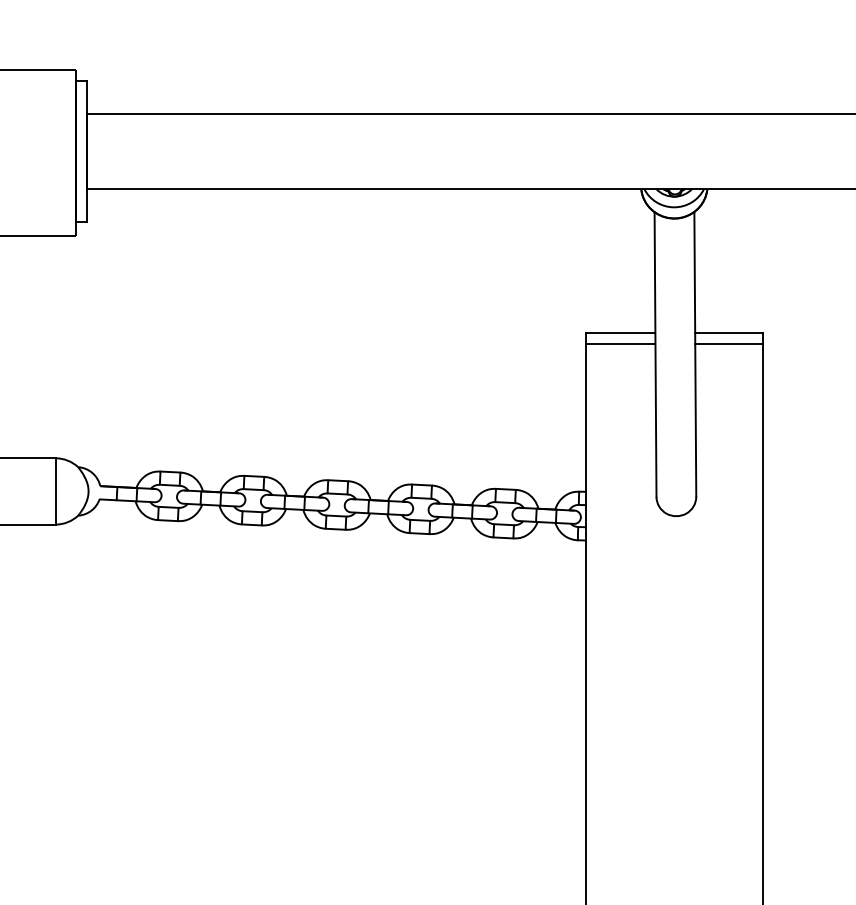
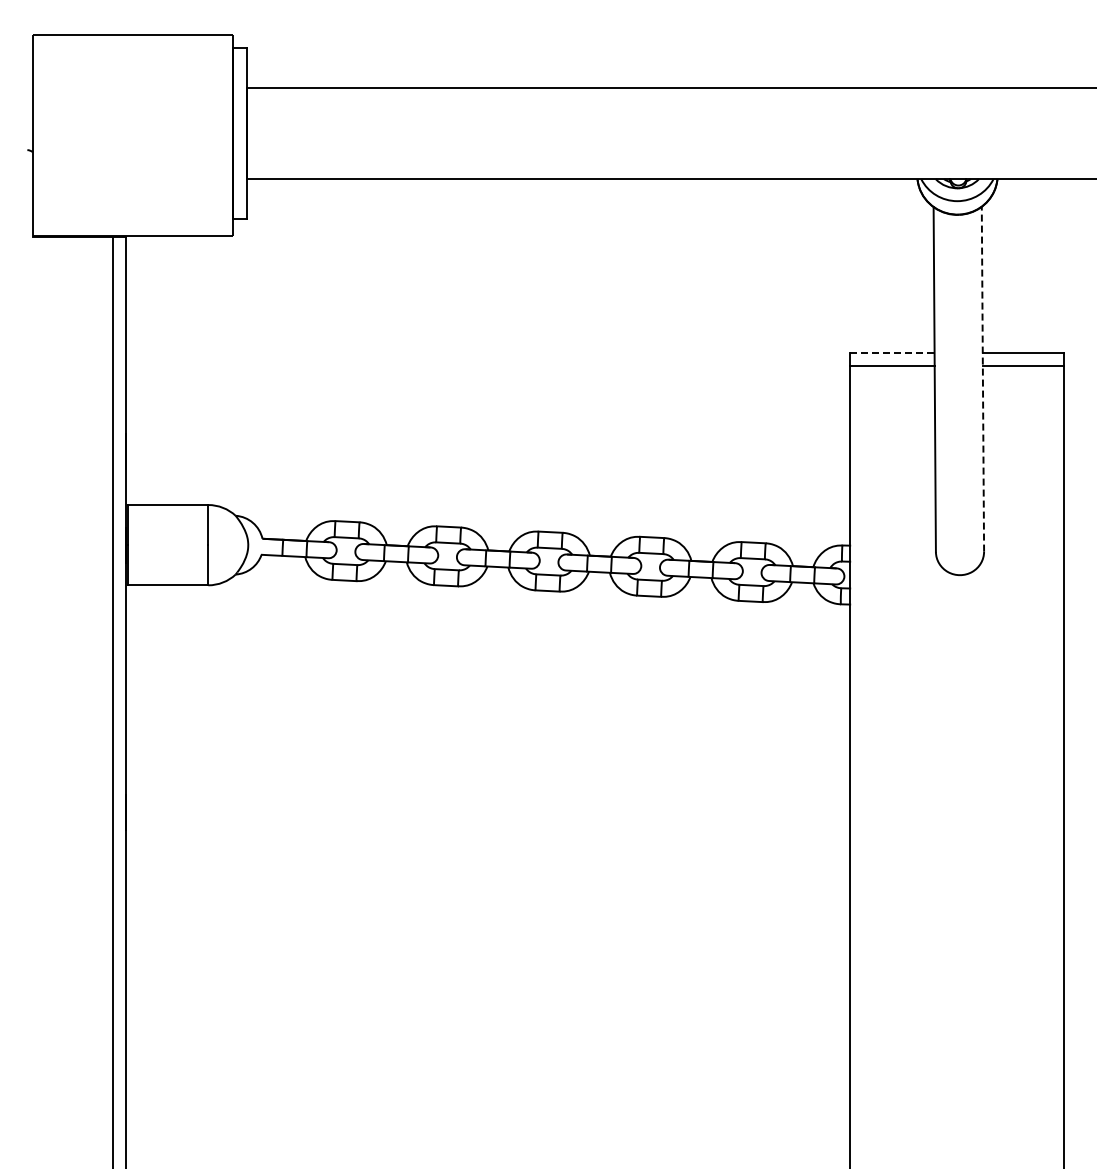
line: (620, 332) -> (892, 352), solid -> dashed
line: (694, 353) -> (982, 378), solid -> dashed

